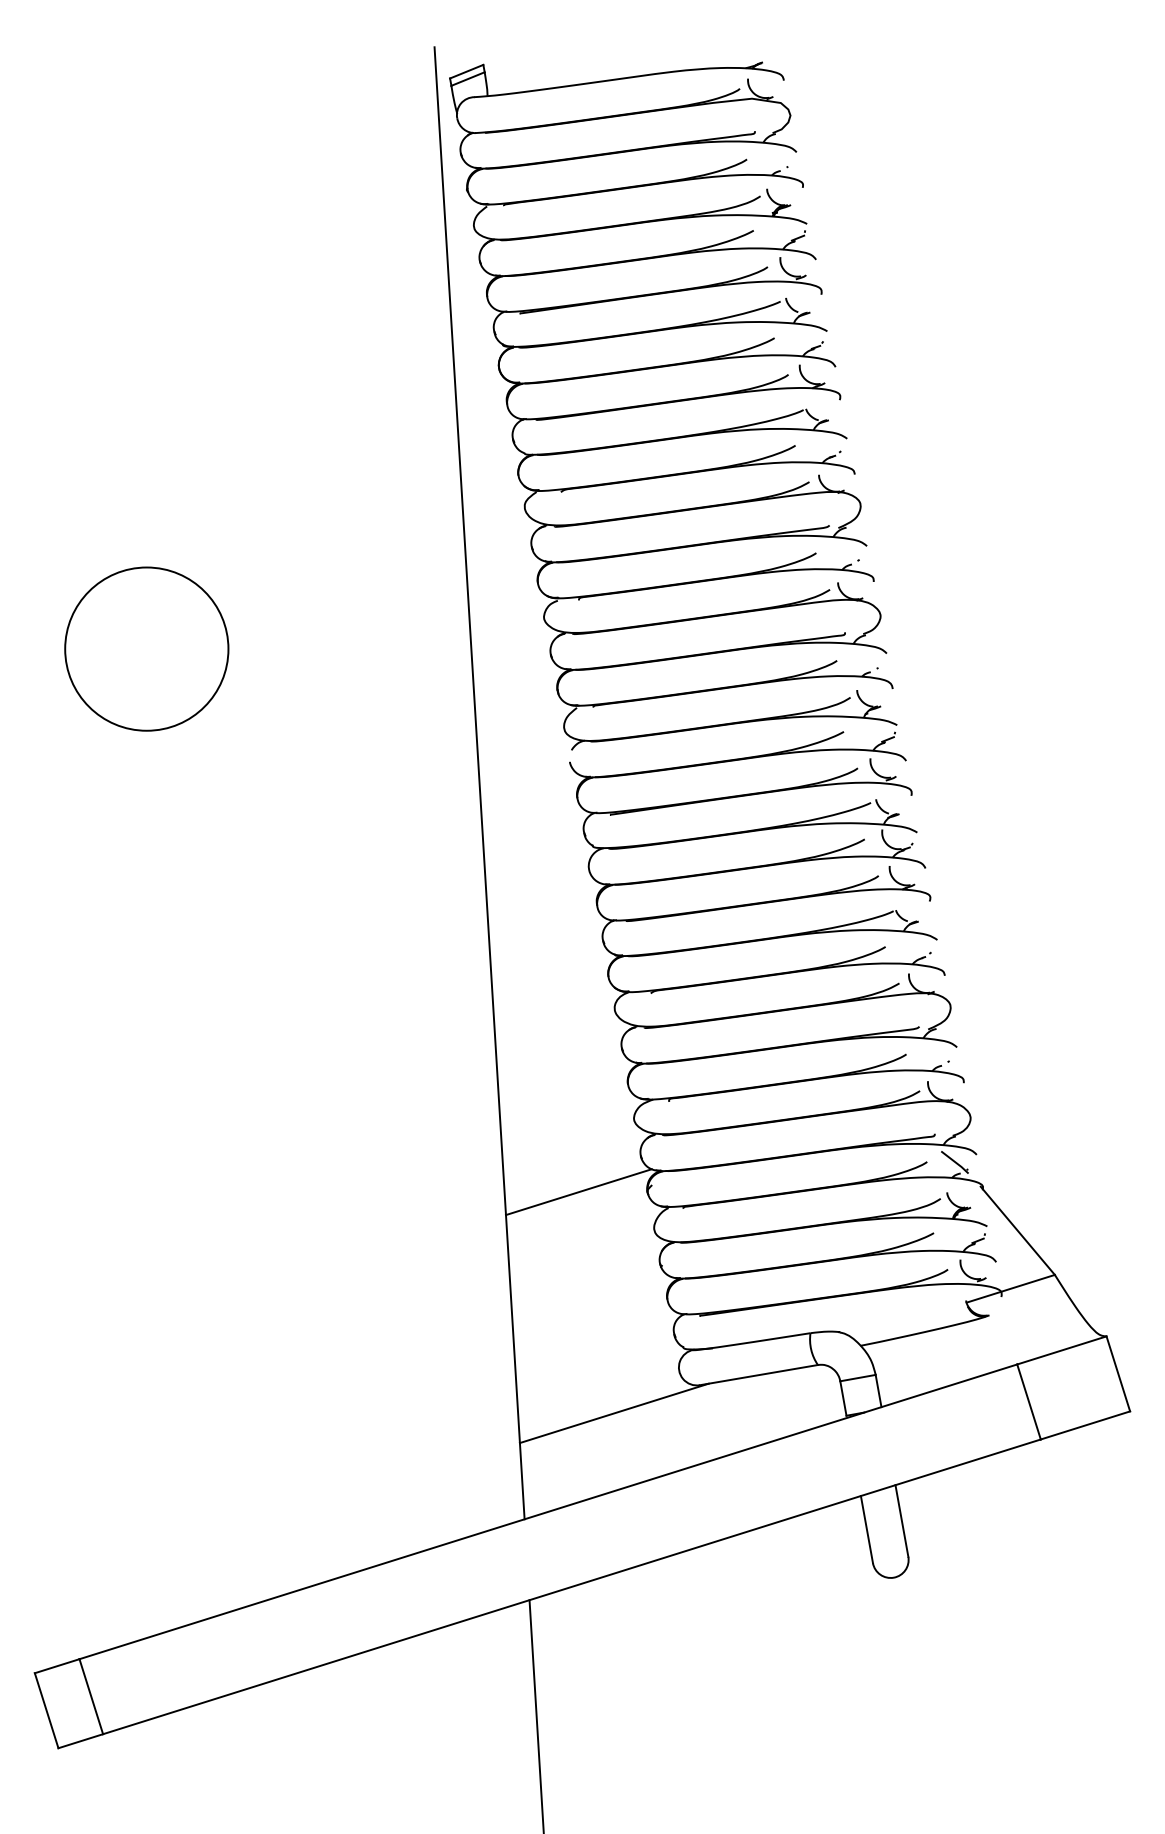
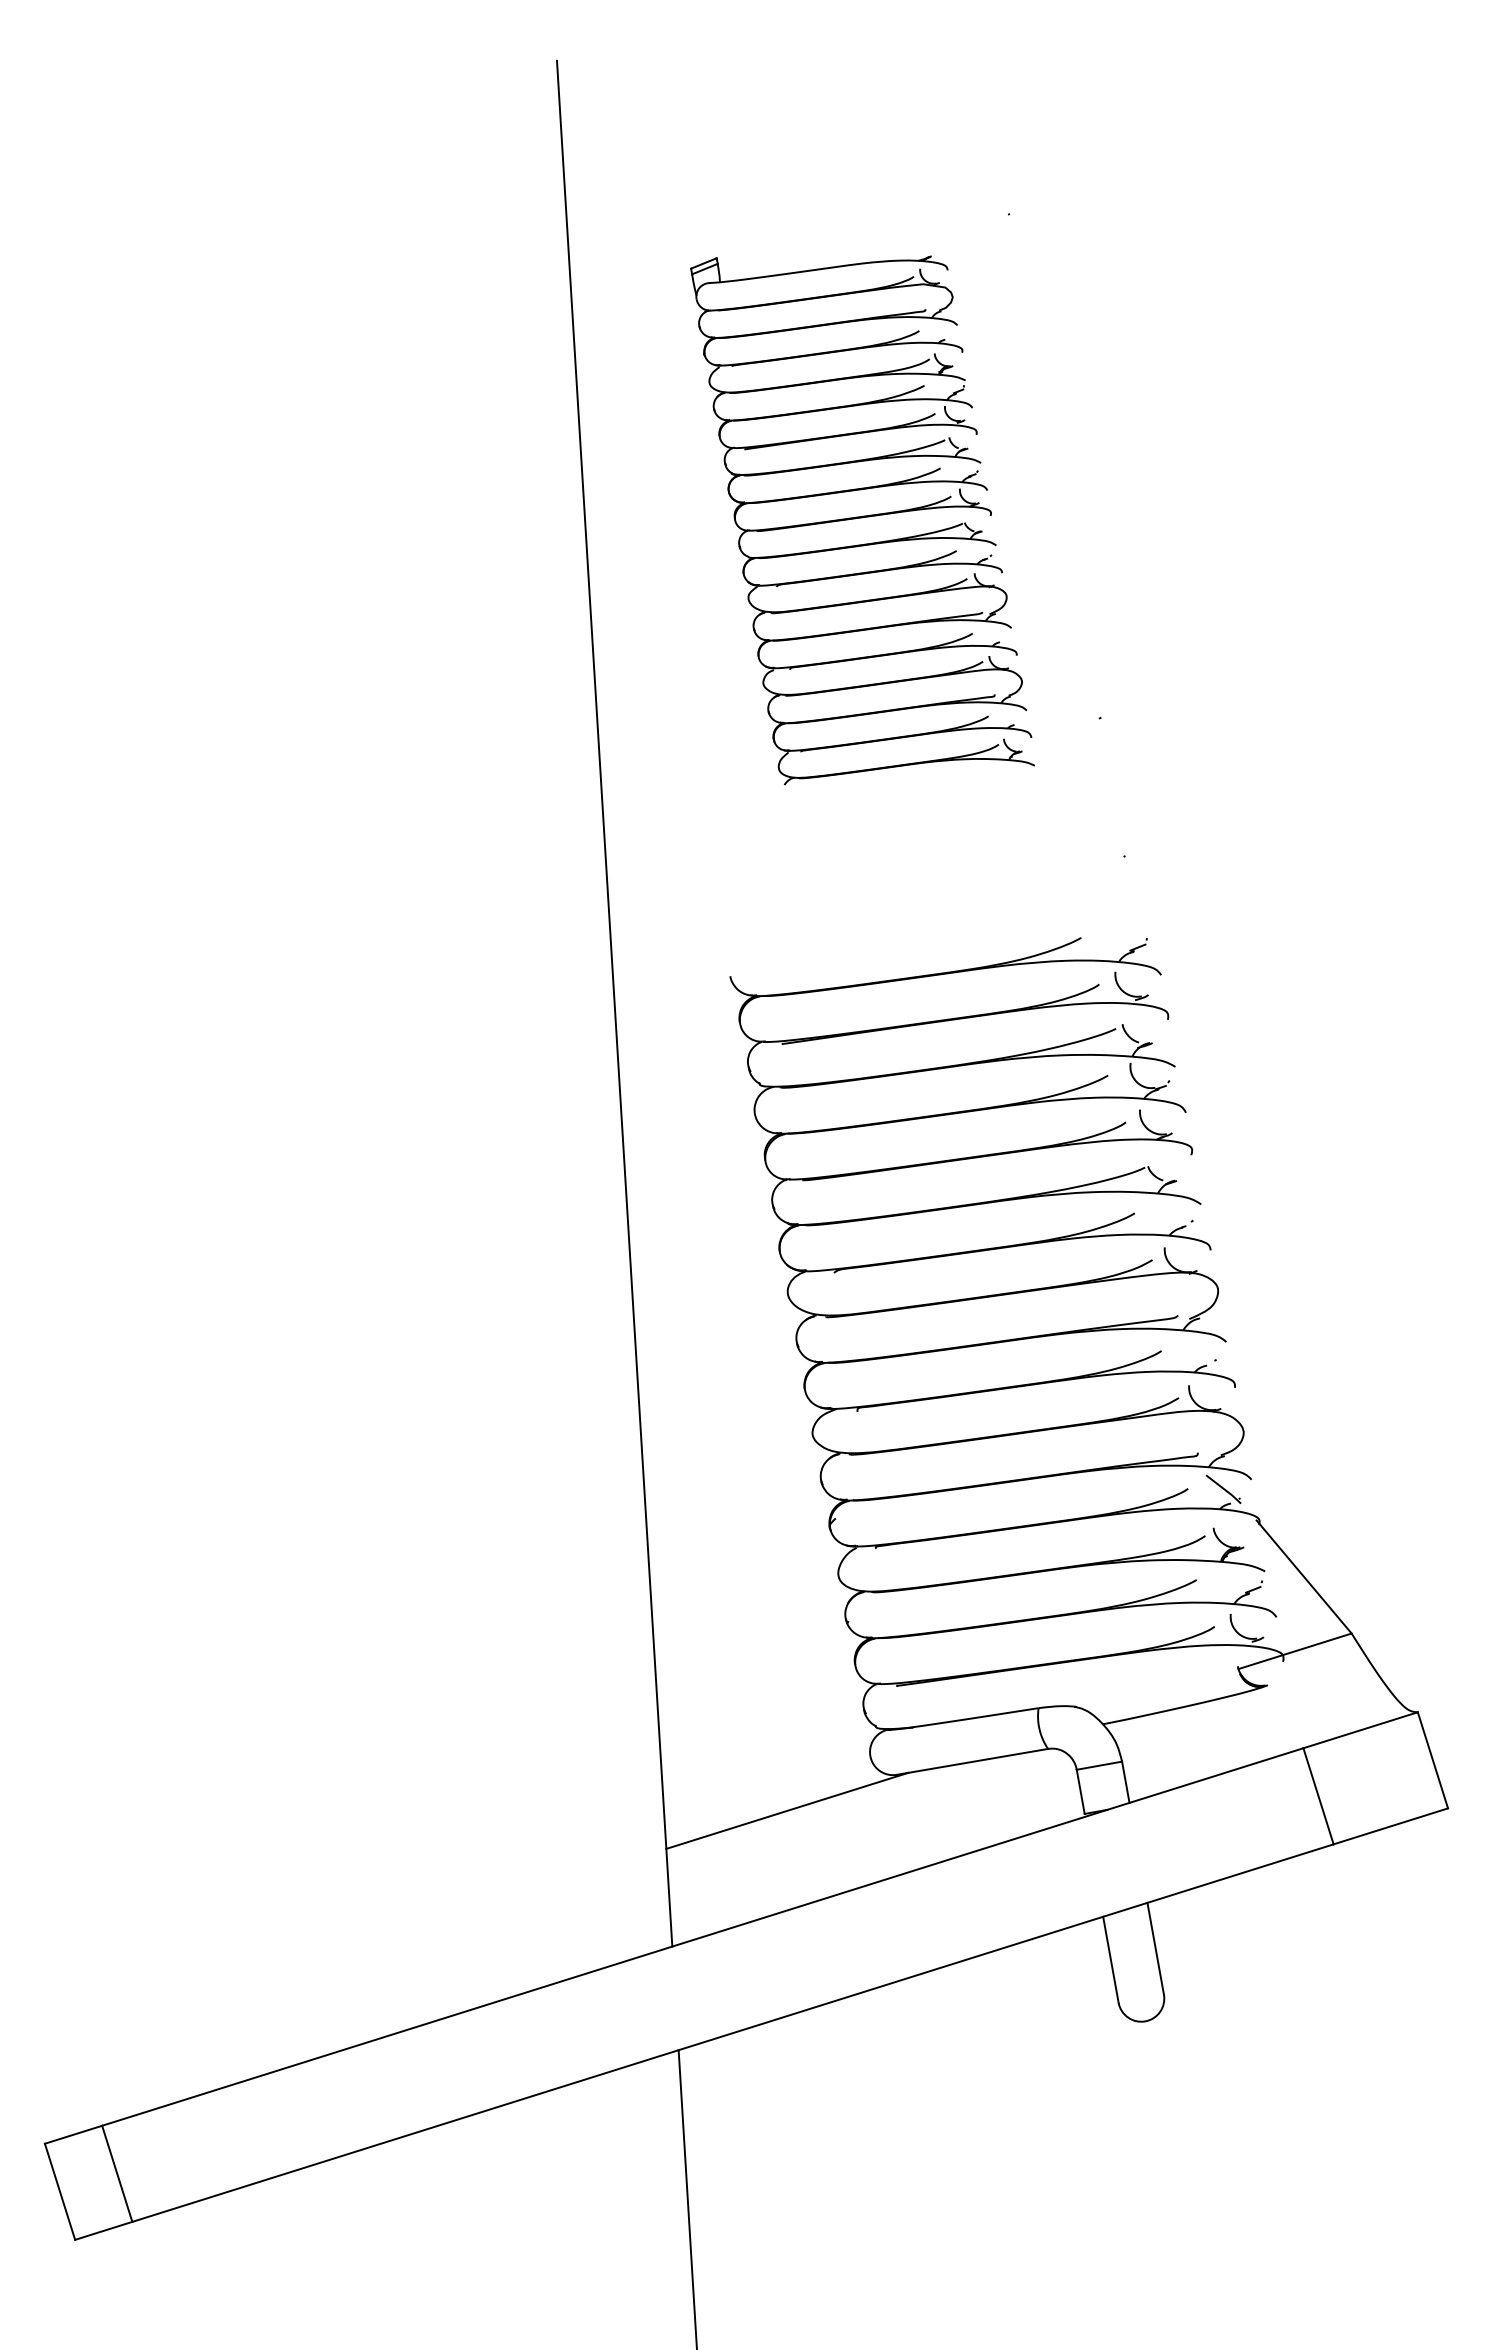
part: (673, 406) -> (862, 520), size x0.6
circle: (146, 648) -> (187, 831), removed
line: (578, 1192) -> (741, 1527), removed

